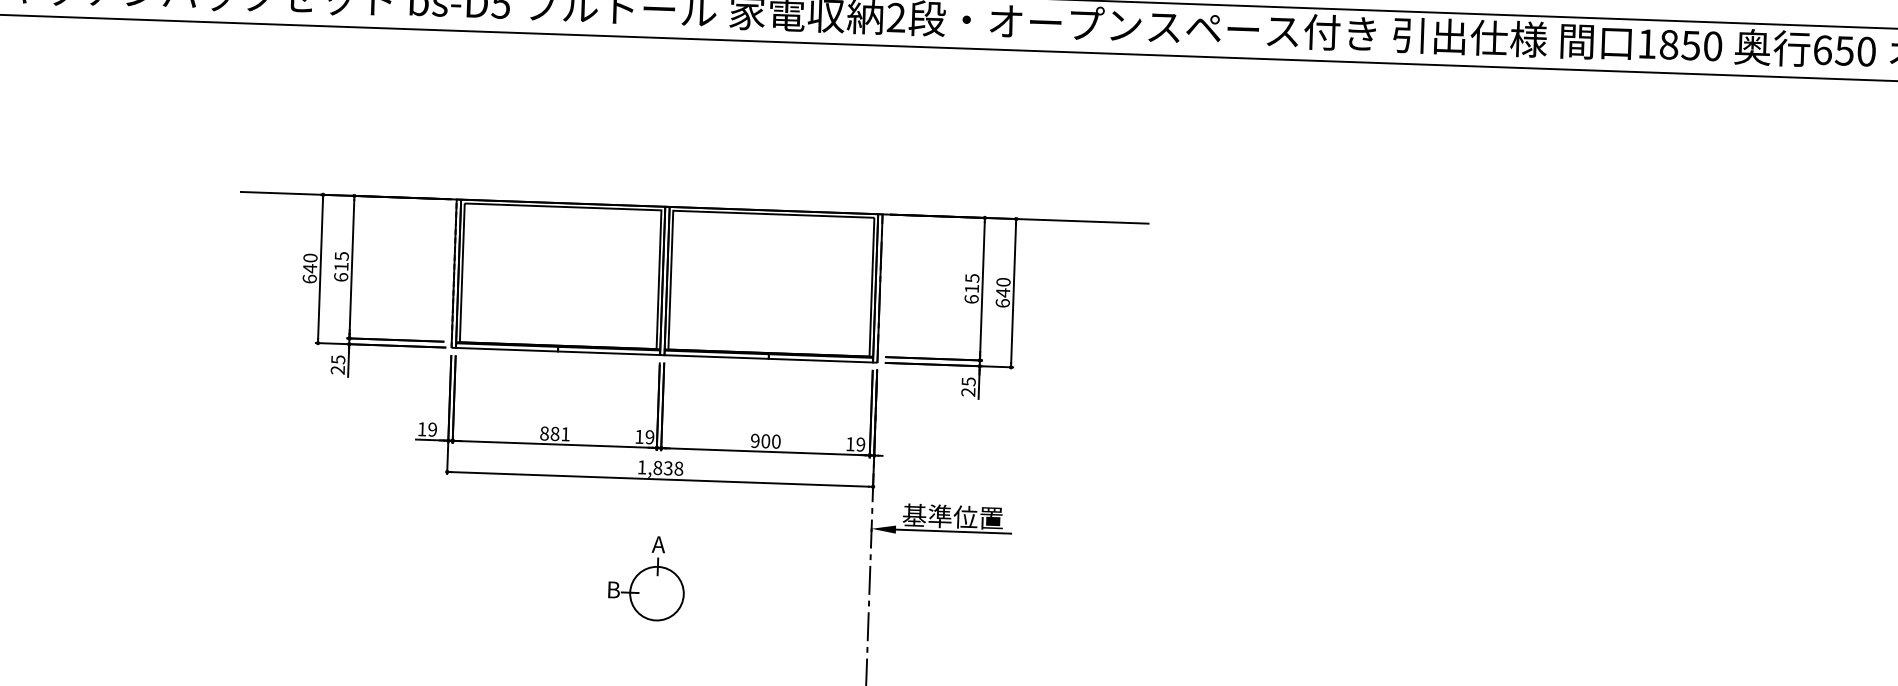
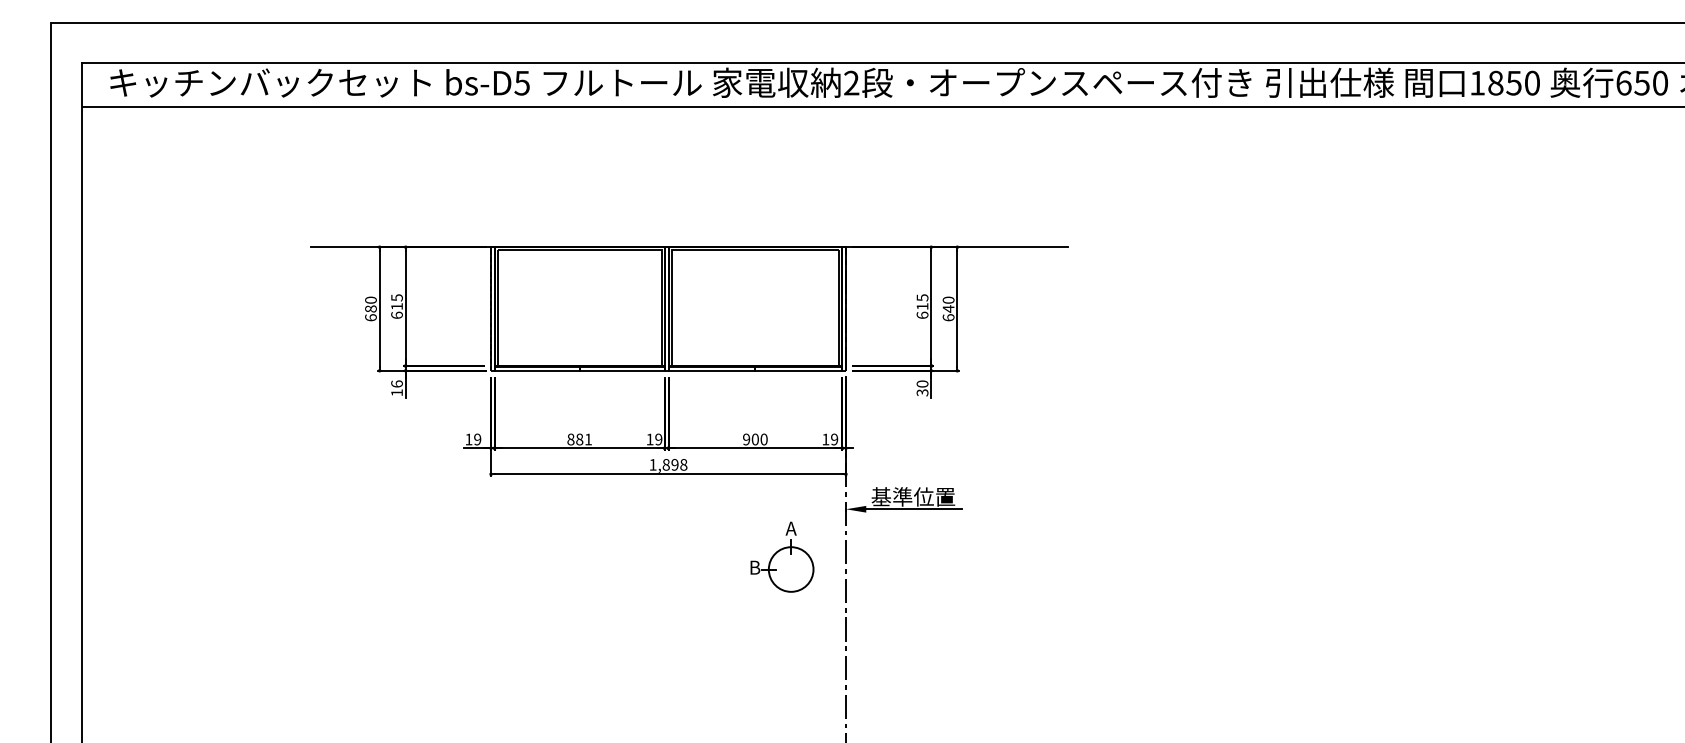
text: (309, 267) -> (370, 308), 640 -> 680
text: (337, 365) -> (396, 388), 25 -> 16
text: (968, 387) -> (922, 388), 25 -> 30
text: (667, 467) -> (674, 464), 1,838 -> 1,898
part: (647, 577) -> (782, 556), moved

